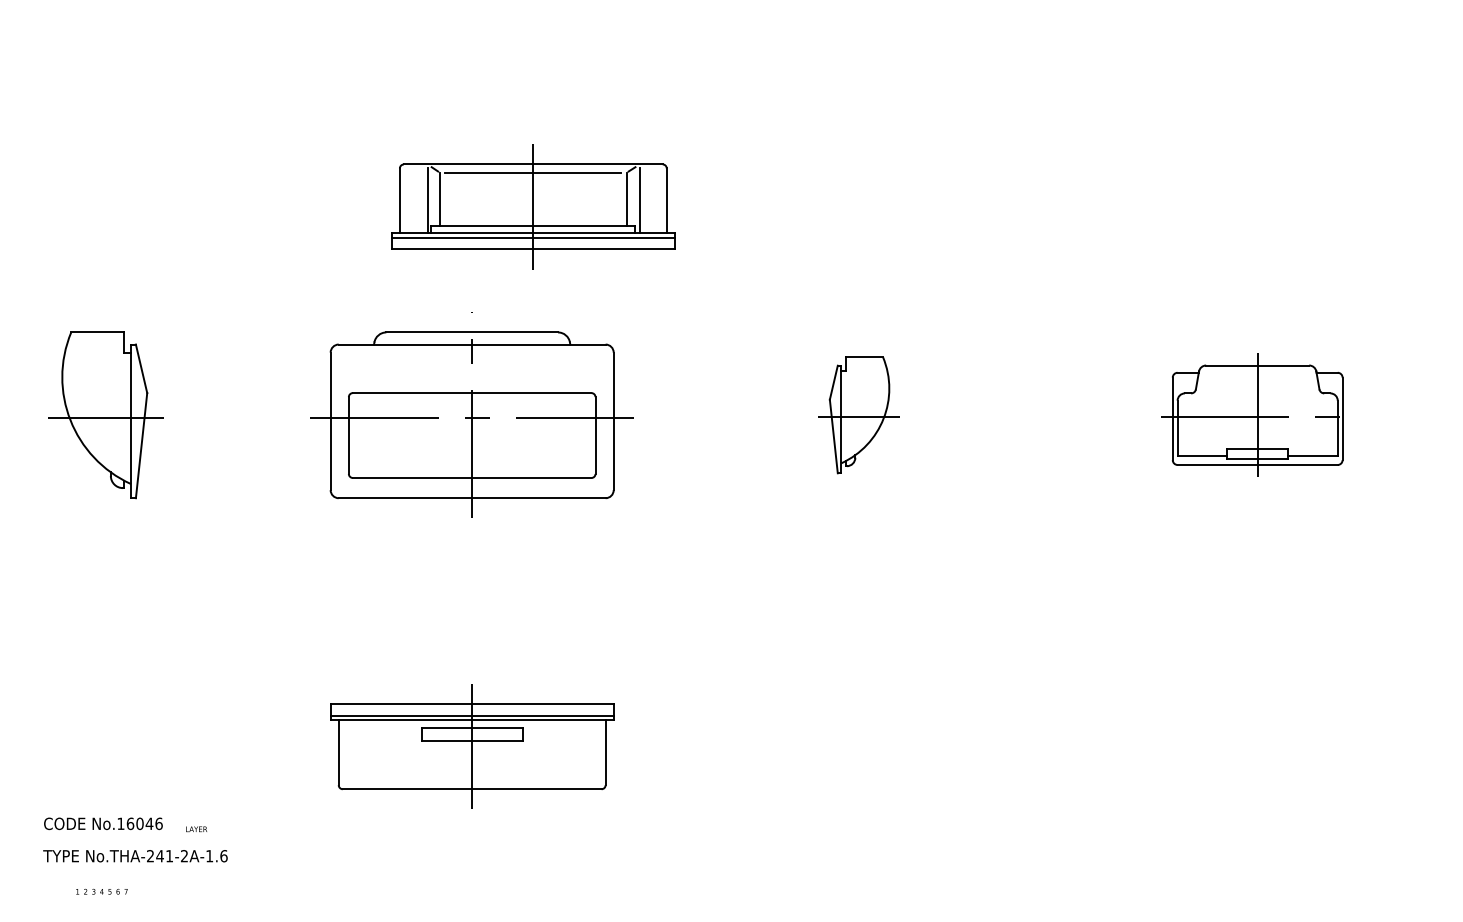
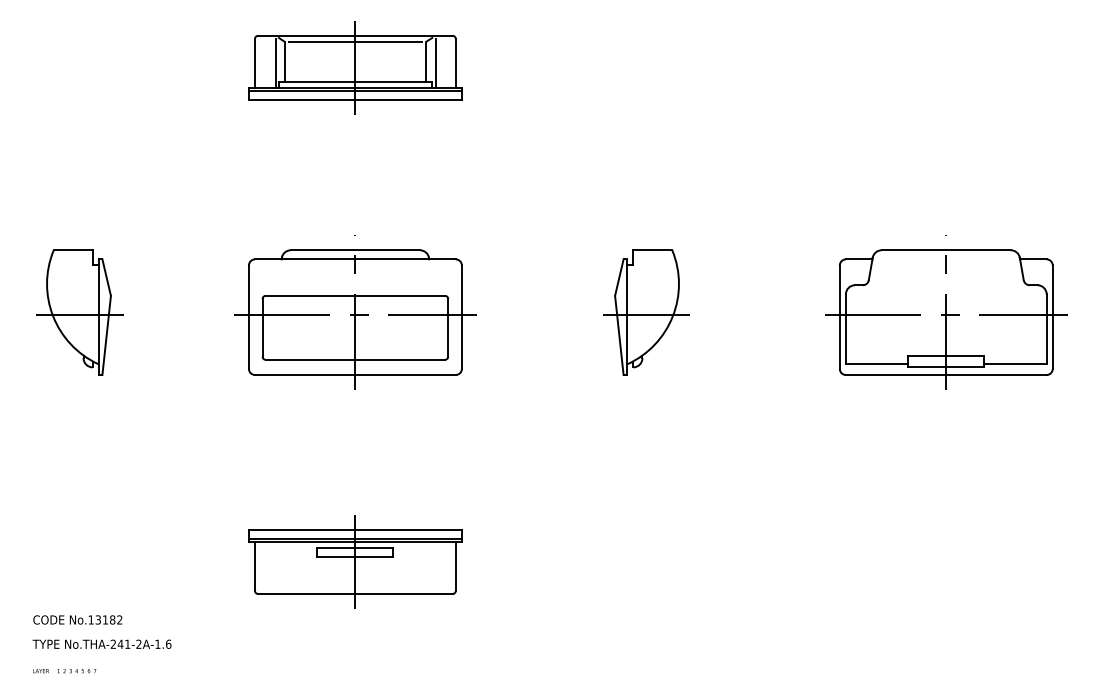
part: (533, 206) -> (355, 67), moved
part: (859, 415) -> (646, 312), size x1.43
part: (1257, 415) -> (946, 312), size x1.67
text: (143, 823) -> (108, 619), No.16046 -> No.13182
text: (195, 829) -> (40, 671), moved

